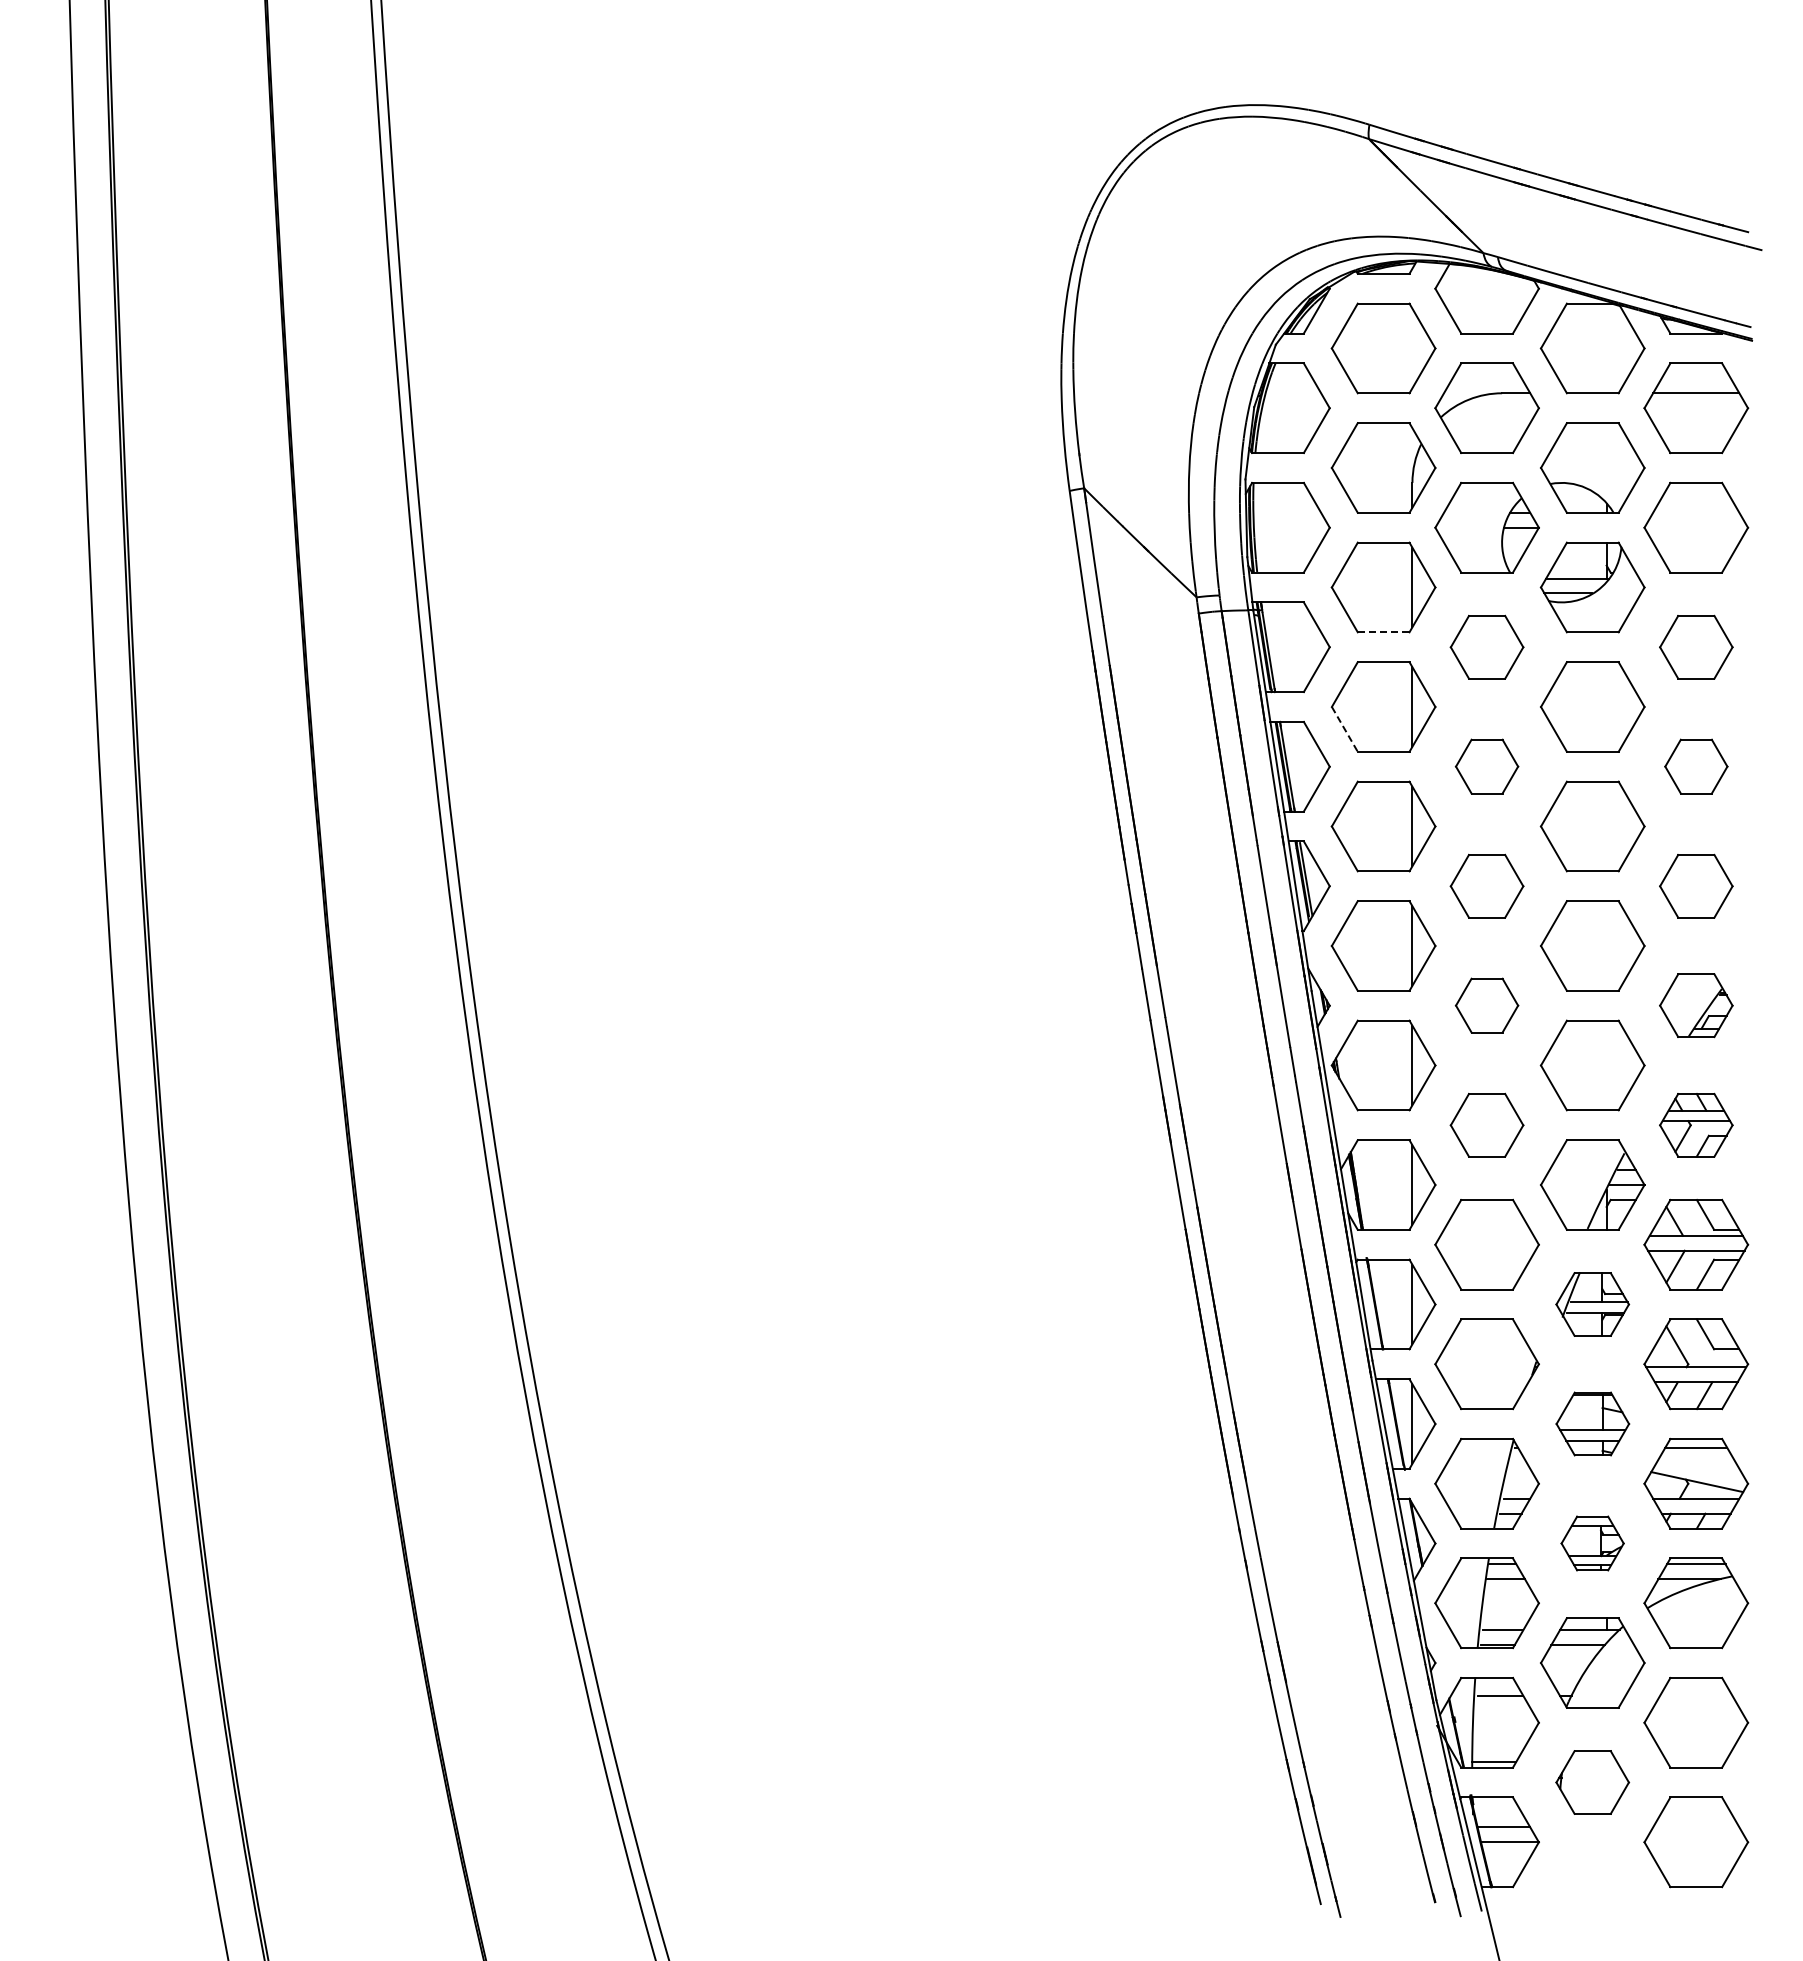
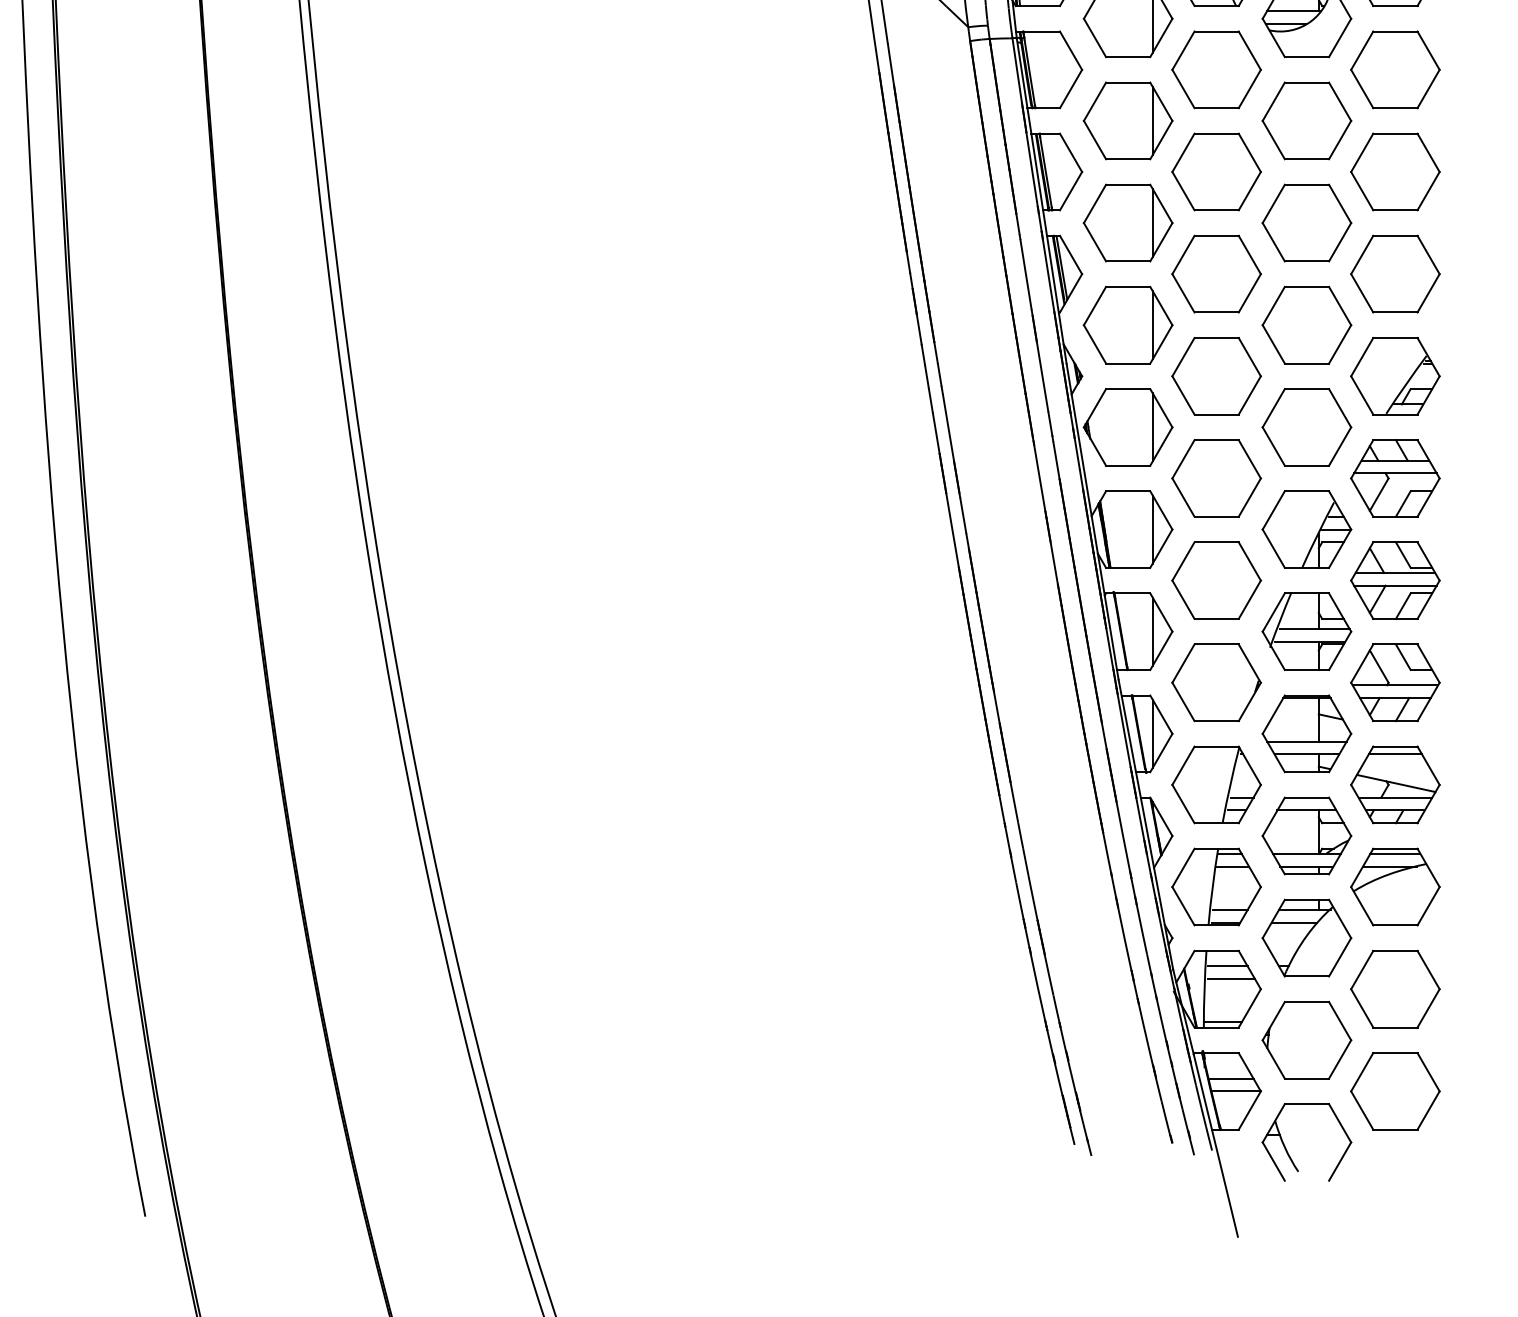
line: (1383, 632) -> (1128, 57), dashed -> solid
part: (1486, 647) -> (1216, 70), size x1.43
part: (1696, 647) -> (1395, 70), size x1.43
line: (1344, 729) -> (1094, 140), dashed -> solid
part: (1486, 766) -> (1216, 171), size x1.67
part: (1696, 766) -> (1395, 171), size x1.67
part: (1486, 886) -> (1216, 274), size x1.43
part: (1696, 886) -> (1395, 274), size x1.43
part: (1486, 1005) -> (1216, 376), size x1.67
part: (1696, 1005) -> (1395, 376), size x1.43
part: (1486, 1125) -> (1216, 478), size x1.43
part: (1696, 1125) -> (1395, 478), size x1.43
part: (1592, 1304) -> (1306, 631), size x1.43
part: (1592, 1423) -> (1306, 733), size x1.43
part: (1592, 1543) -> (1306, 835), size x1.67
line: (1503, 1710) -> (1230, 978), added
part: (1592, 1782) -> (1306, 1040), size x1.43
part: (1570, 1912) -> (1287, 1151), added

